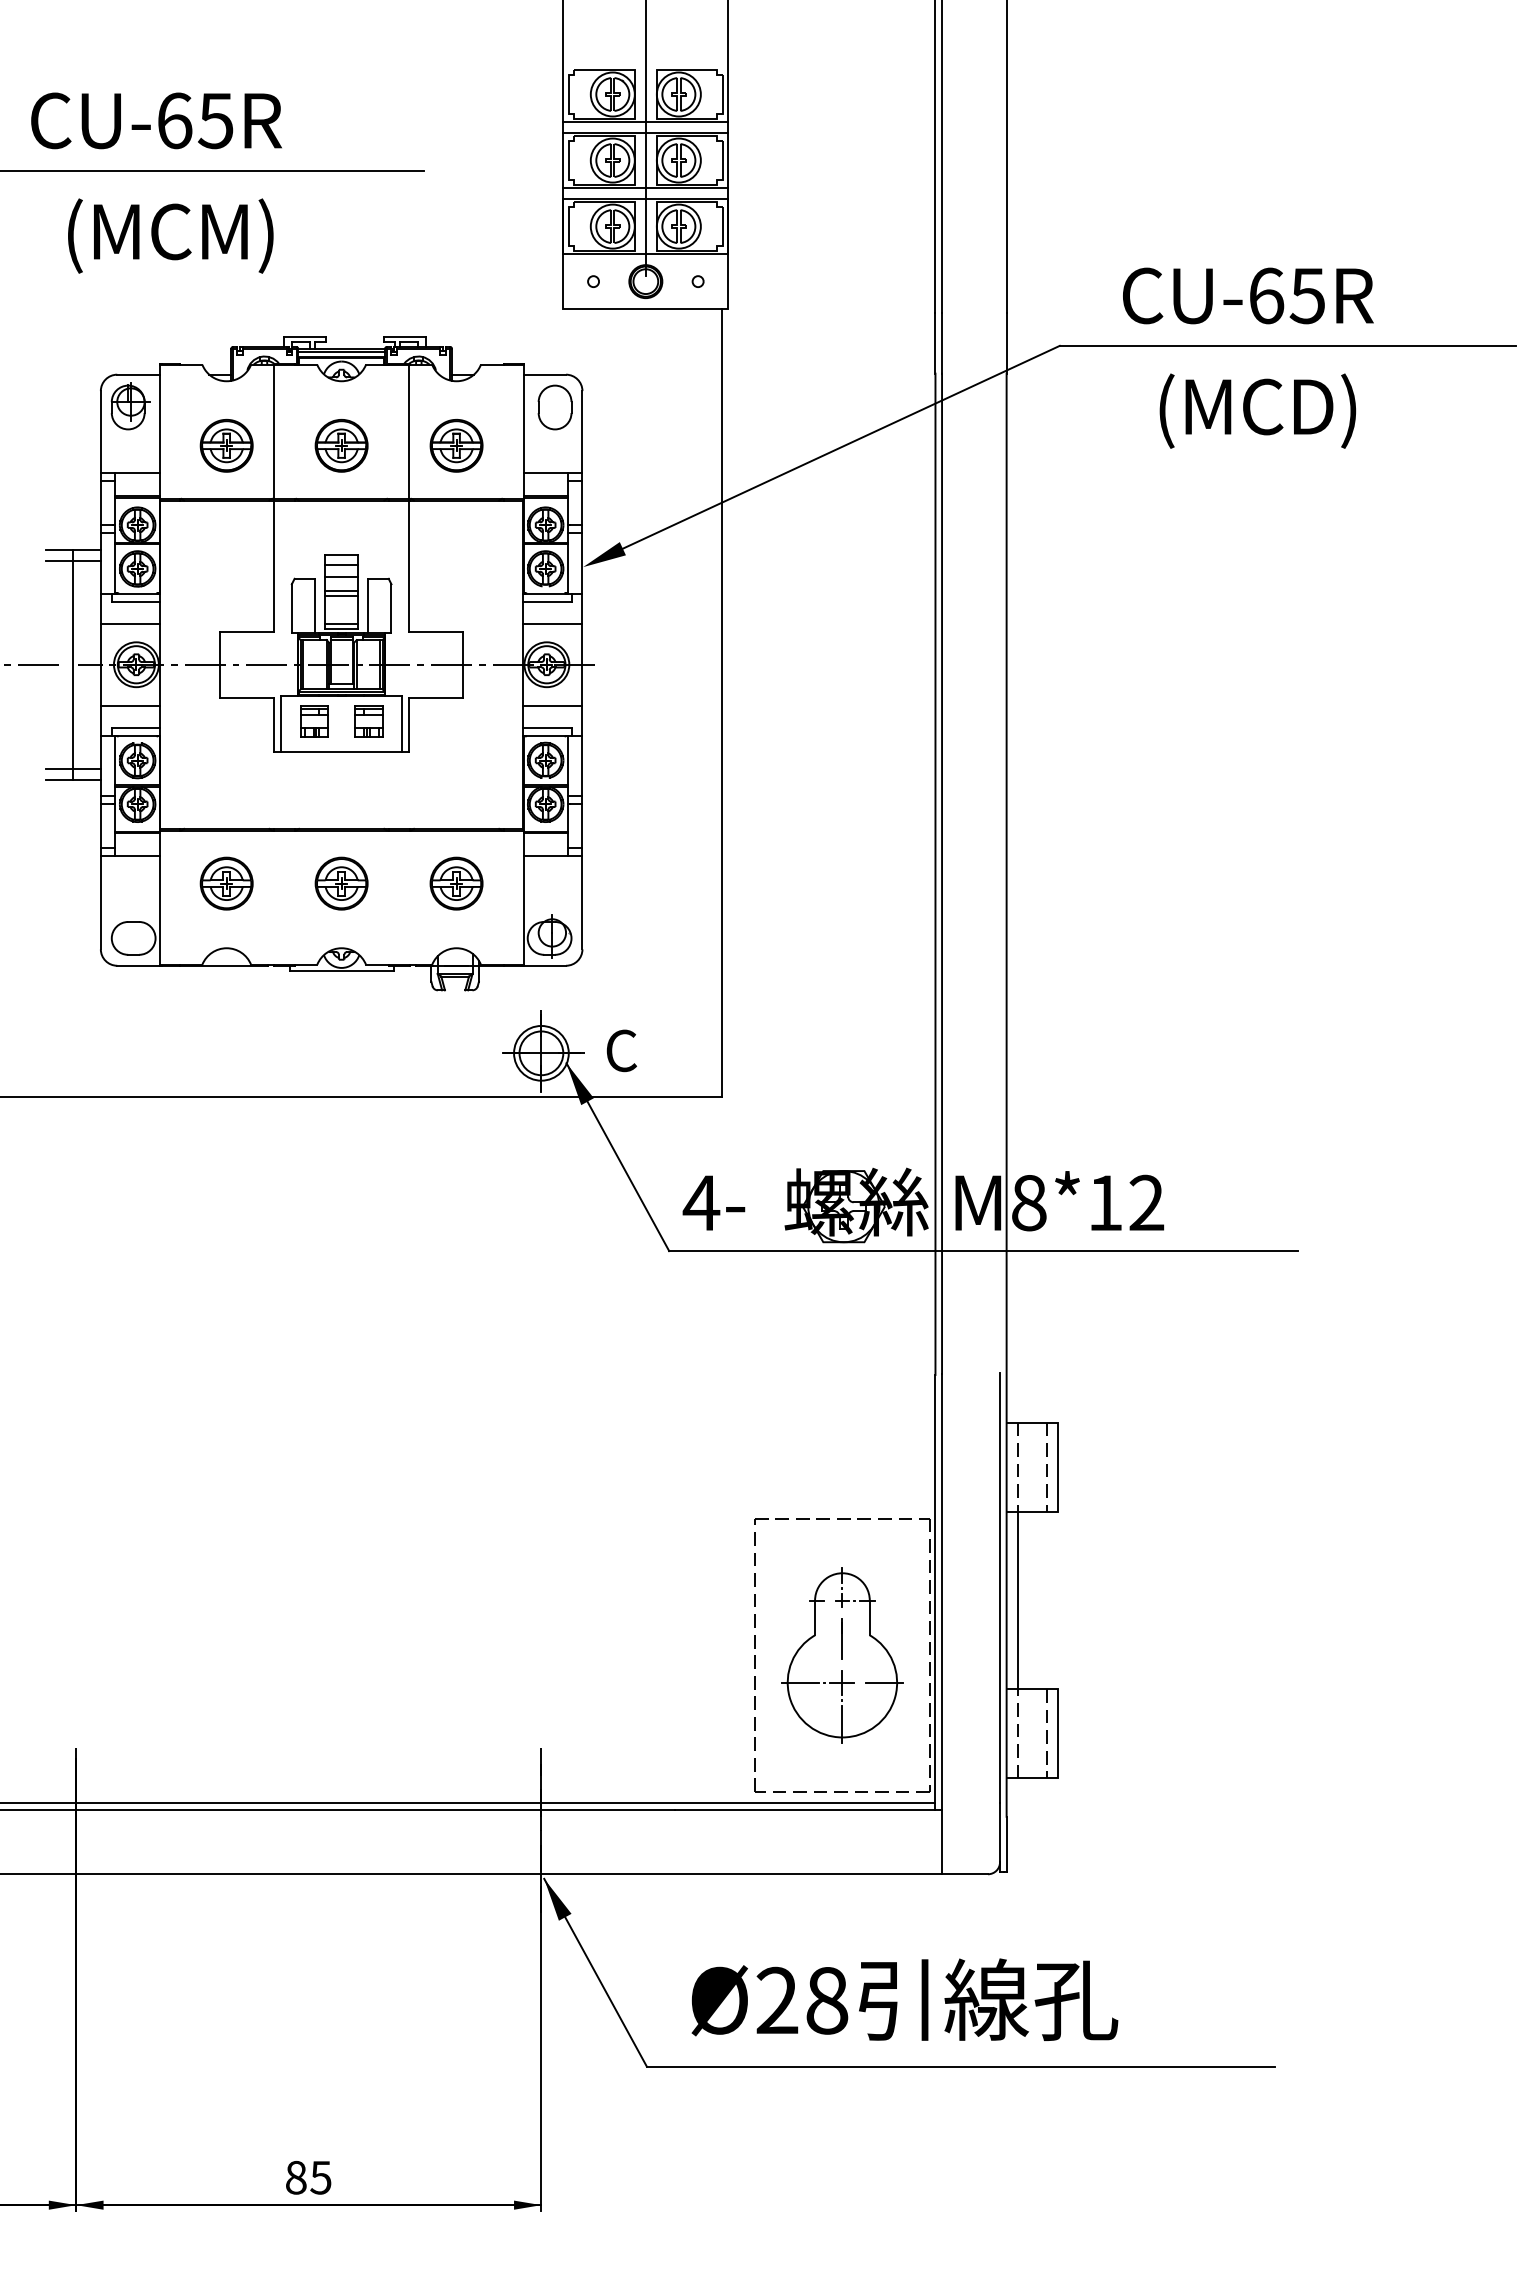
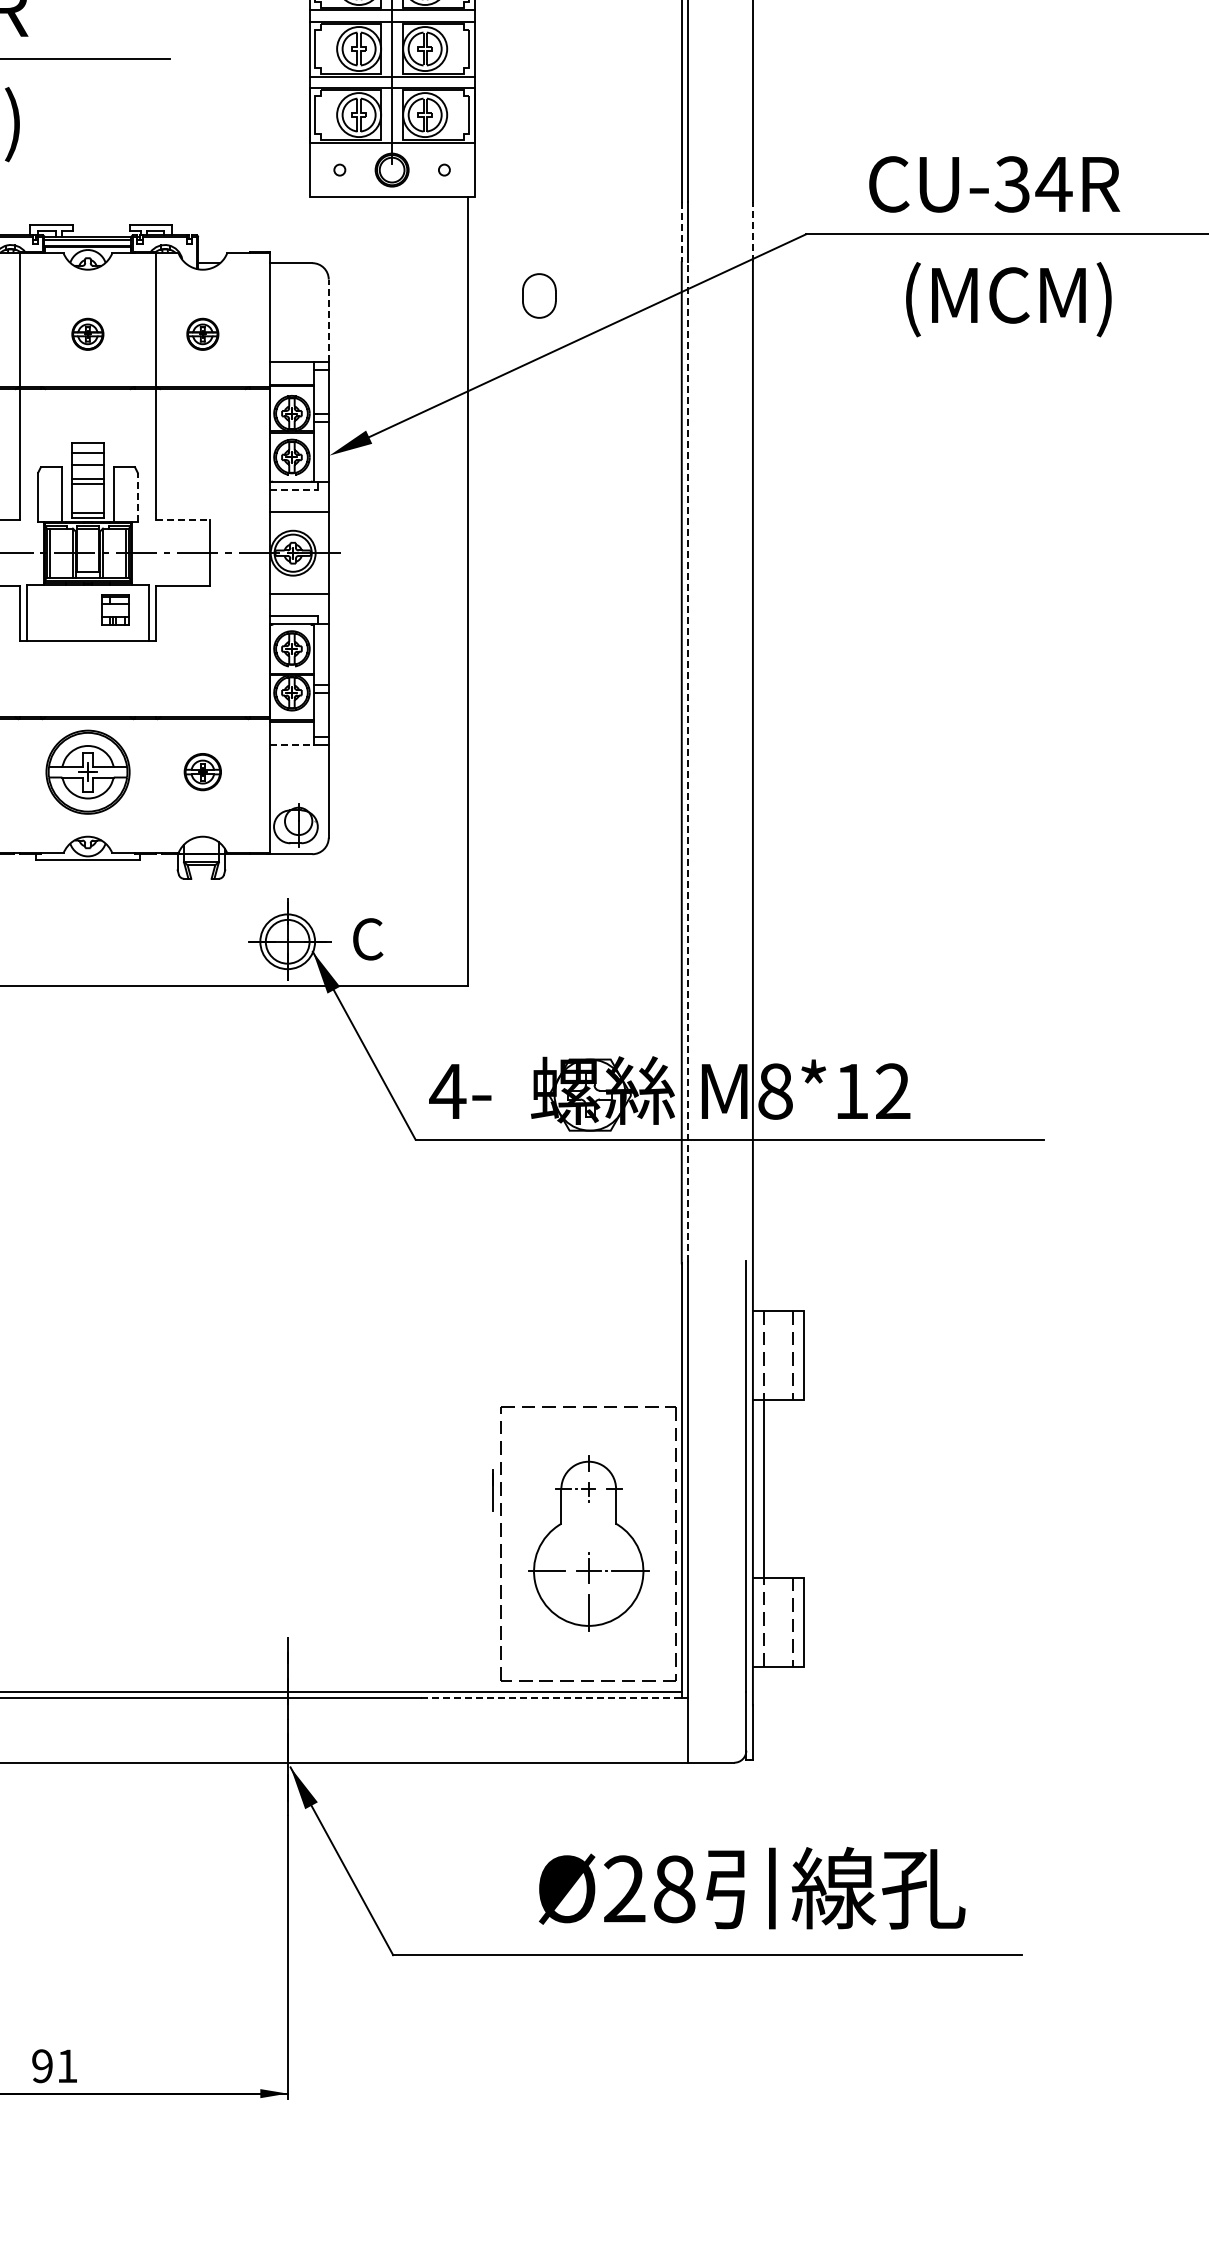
text: (1287, 295) -> (1033, 183), CU-65R -> CU-34R
line: (1006, 343) -> (752, 231), solid -> dashed
line: (935, 344) -> (681, 232), solid -> dashed
part: (554, 407) -> (538, 295), moved
text: (1332, 410) -> (1078, 298), (MCD) -> (MCM)
line: (582, 431) -> (328, 319), solid -> dashed
part: (341, 445) -> (87, 333), size x0.6
part: (456, 445) -> (202, 333), size x0.6
line: (547, 601) -> (293, 489), solid -> dashed
line: (391, 608) -> (137, 496), solid -> dashed
line: (436, 631) -> (182, 519), solid -> dashed
part: (314, 721) -> (60, 609), removed
line: (546, 856) -> (292, 744), solid -> dashed
line: (942, 873) -> (688, 761), solid -> dashed
part: (341, 883) -> (87, 771), size x1.6
part: (456, 883) -> (202, 771), size x0.7
line: (841, 1638) -> (491, 1489), moved
line: (805, 1809) -> (551, 1697), solid -> dashed
text: (904, 1999) -> (751, 1887), moved
text: (308, 2177) -> (54, 2065), 85 -> 91

